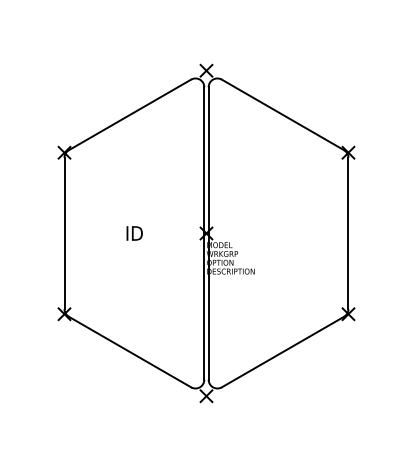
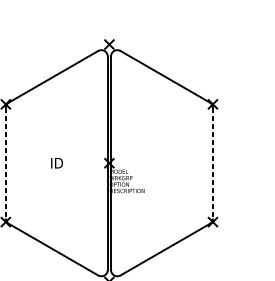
line: (64, 233) -> (5, 163), solid -> dashed
line: (348, 233) -> (212, 163), solid -> dashed

